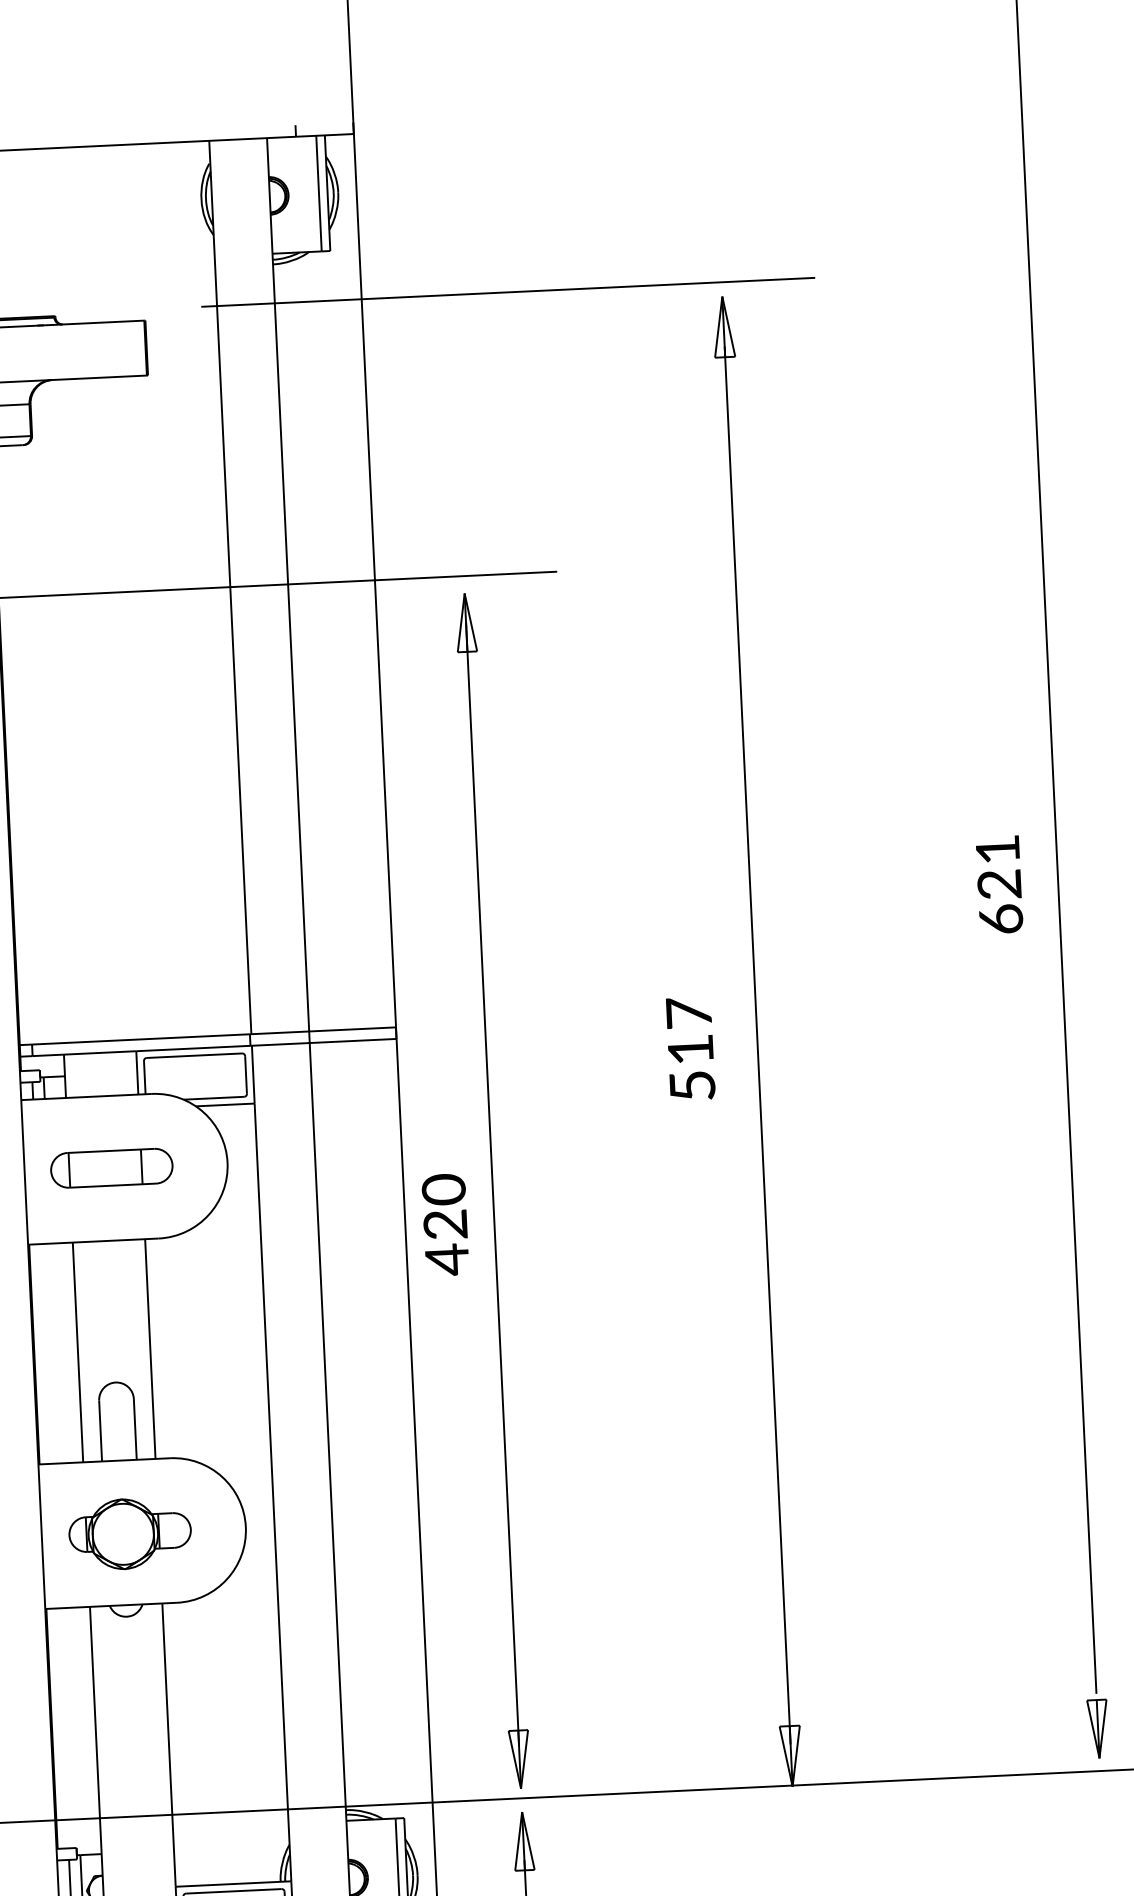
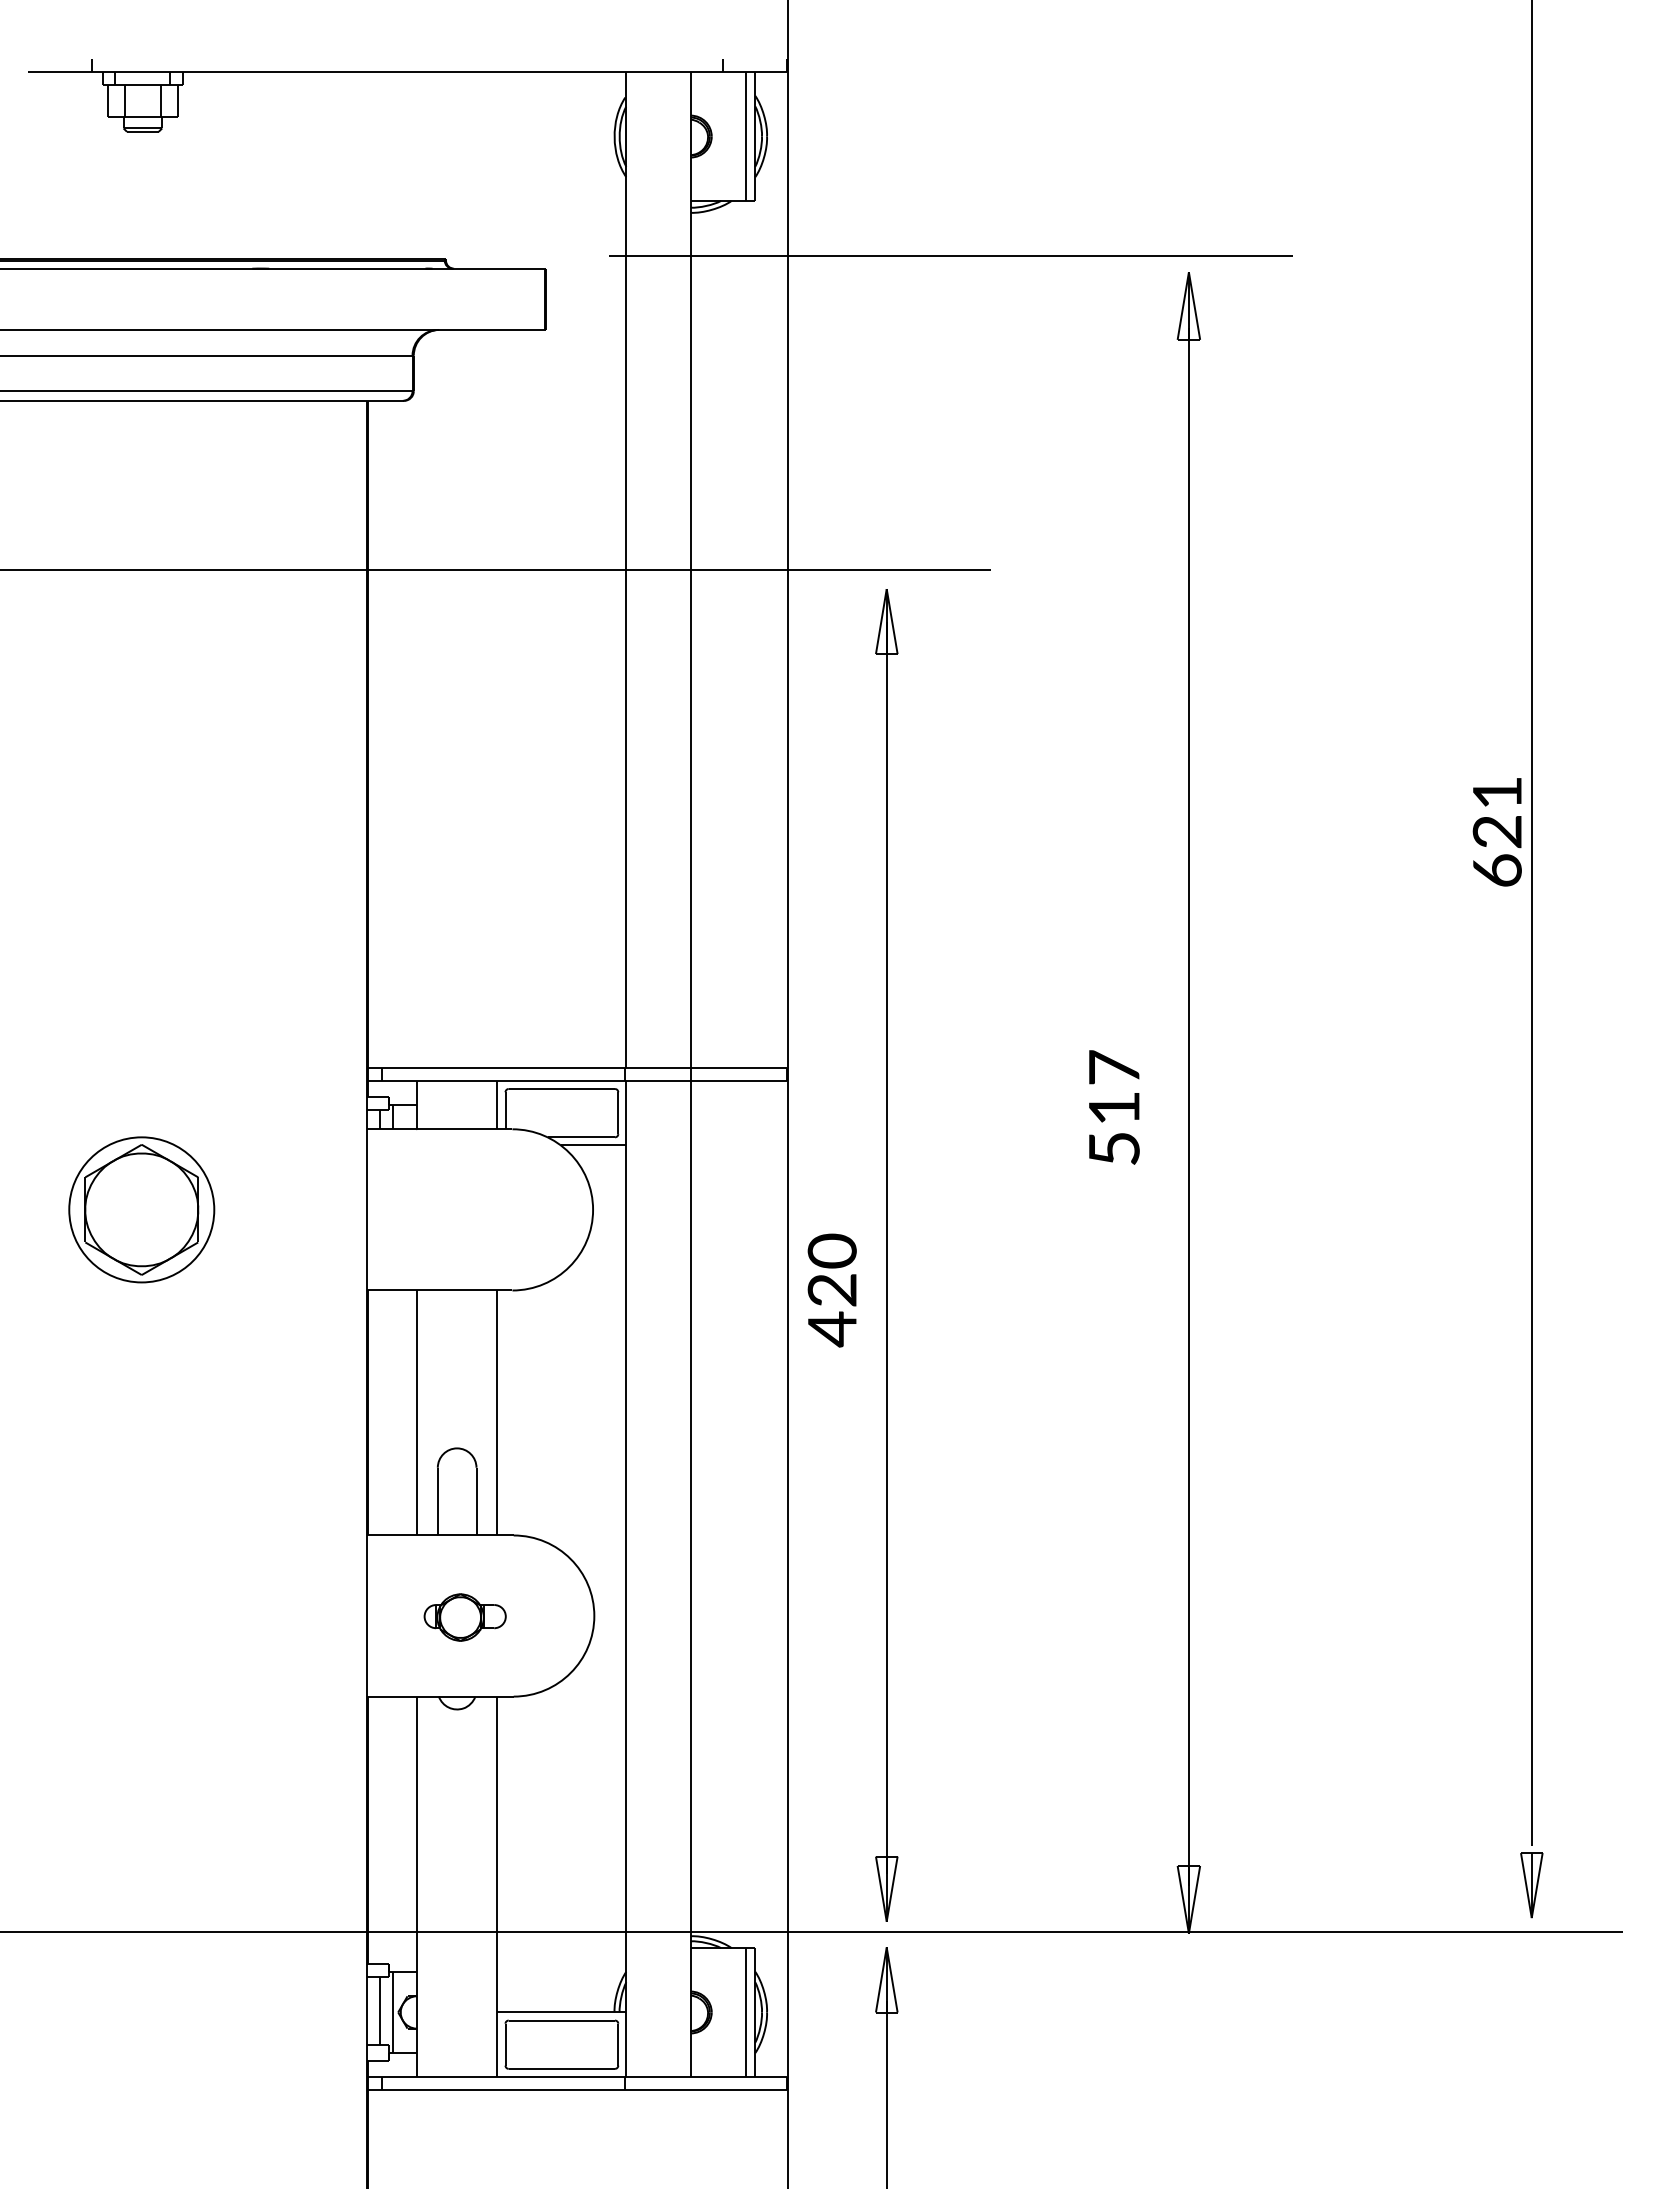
text: (998, 885) -> (1496, 832), moved
part: (111, 1167) -> (463, 1209), removed
part: (129, 1533) -> (464, 1617), size x0.6

